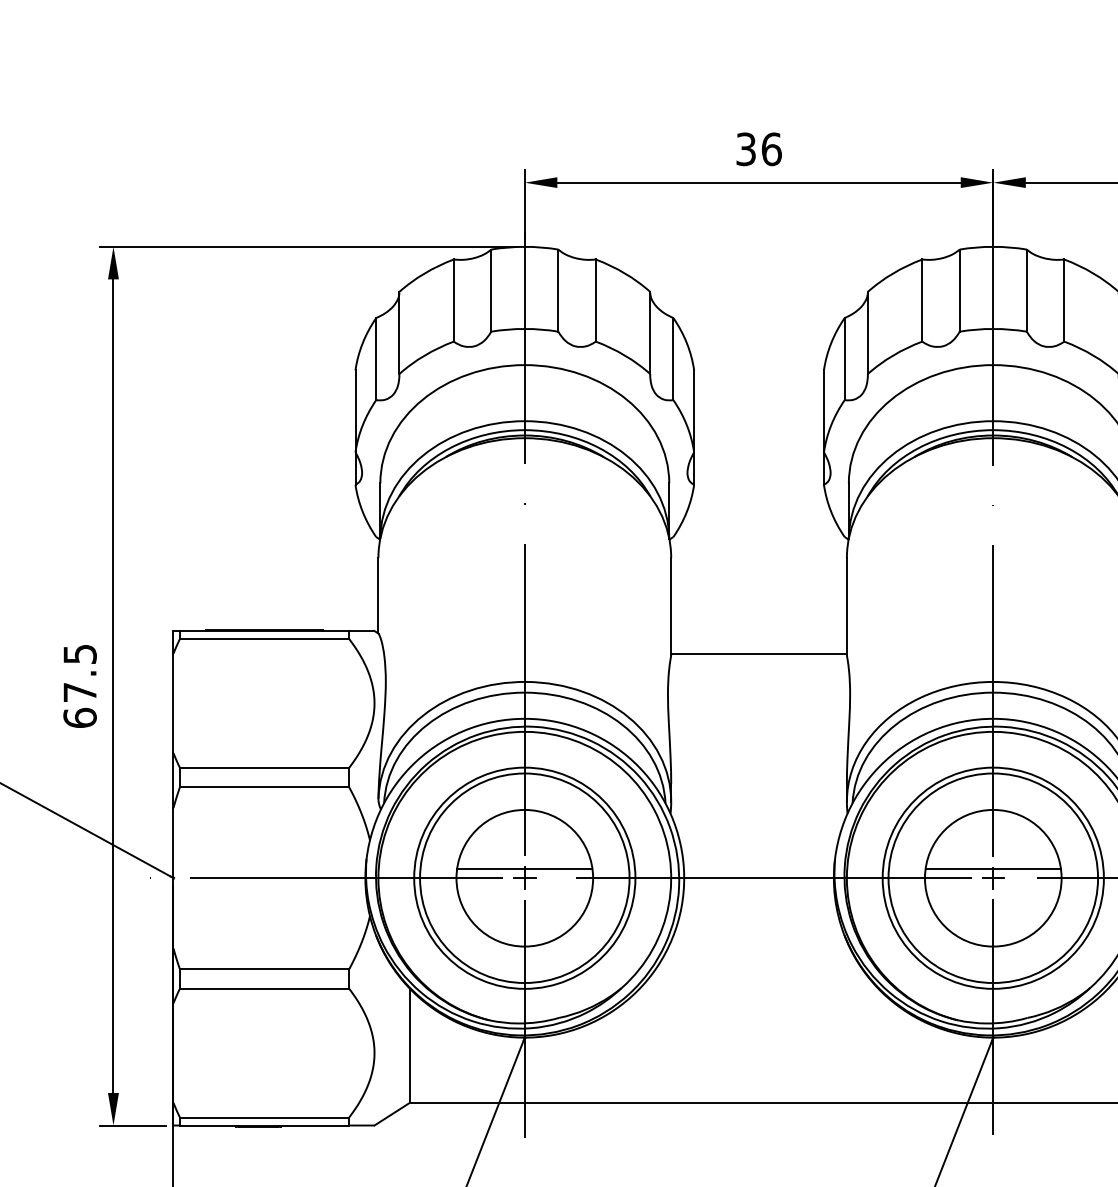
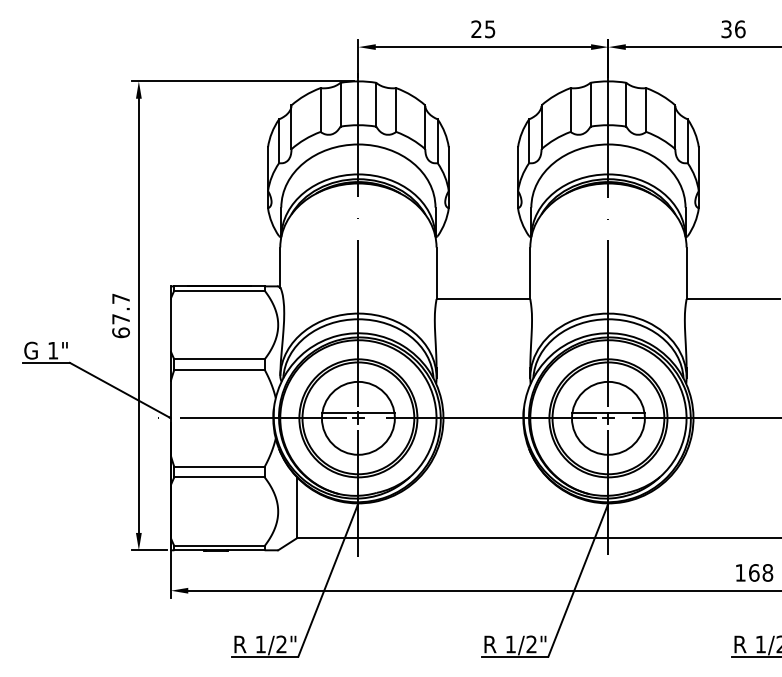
text: (759, 149) -> (483, 29), 36 -> 25
text: (79, 653) -> (120, 298), 67.5 -> 67.7

